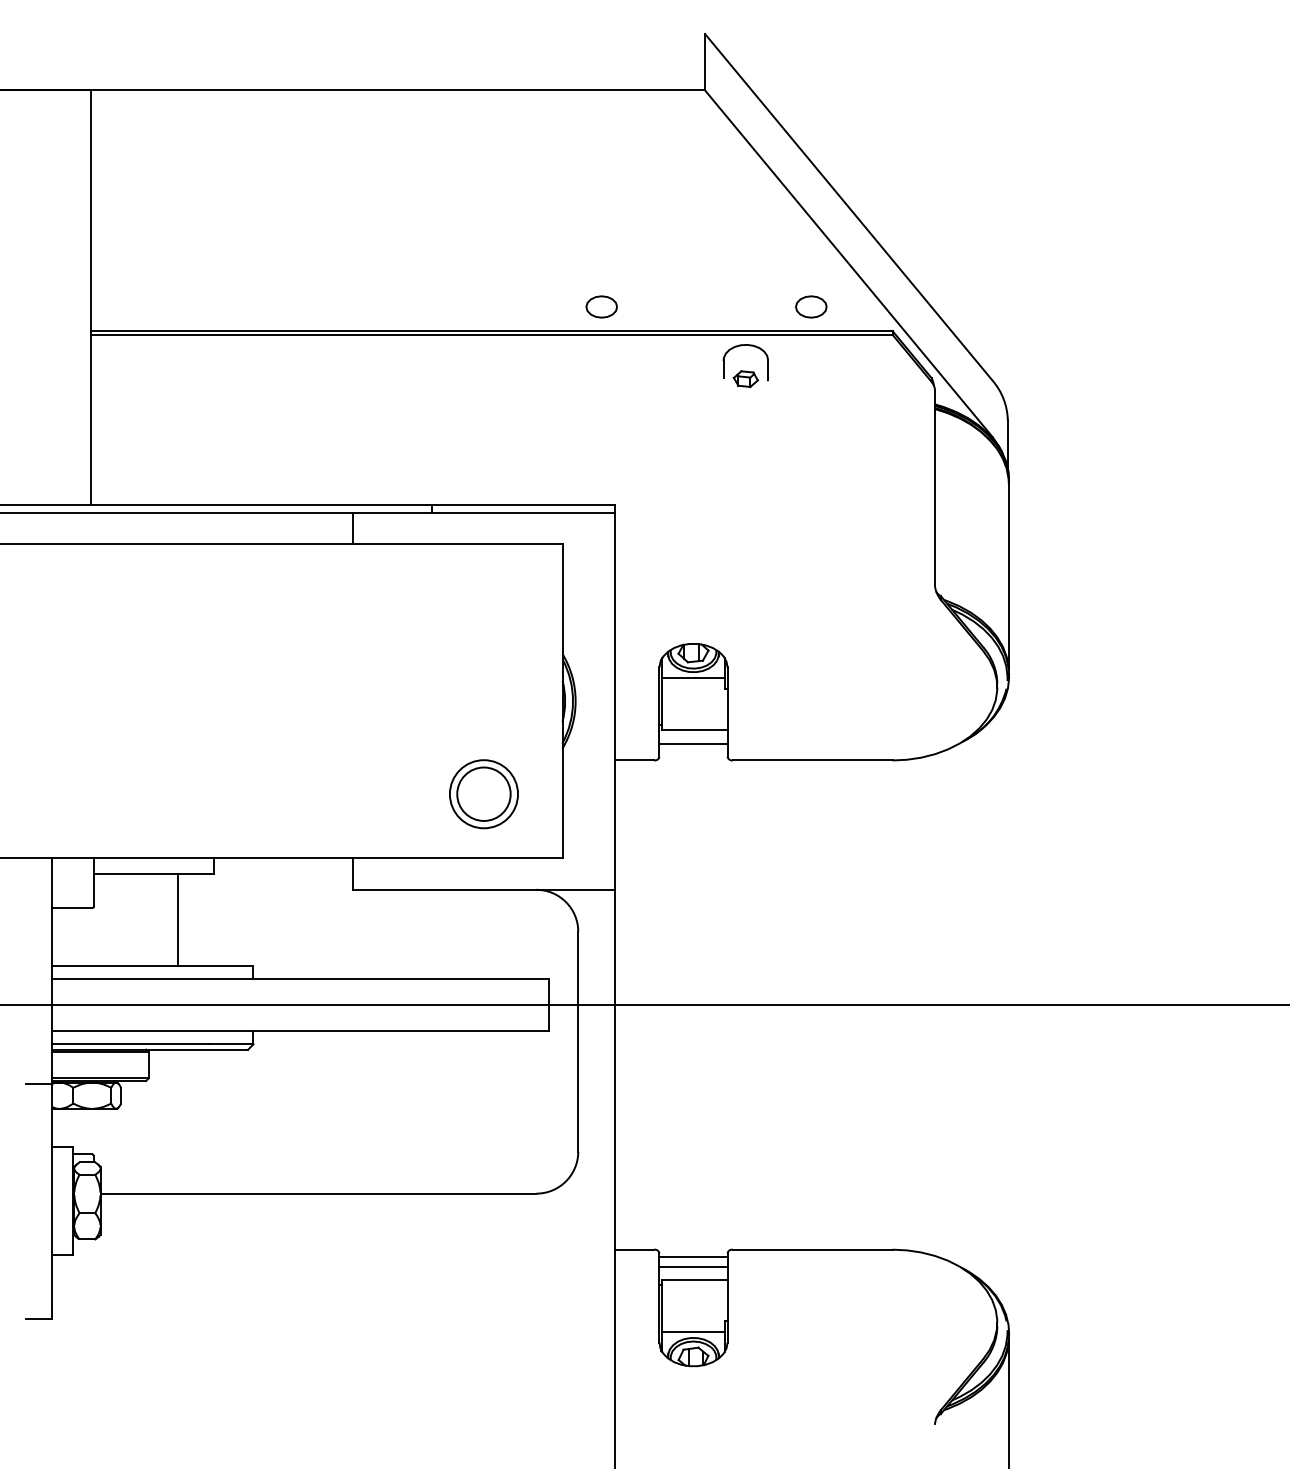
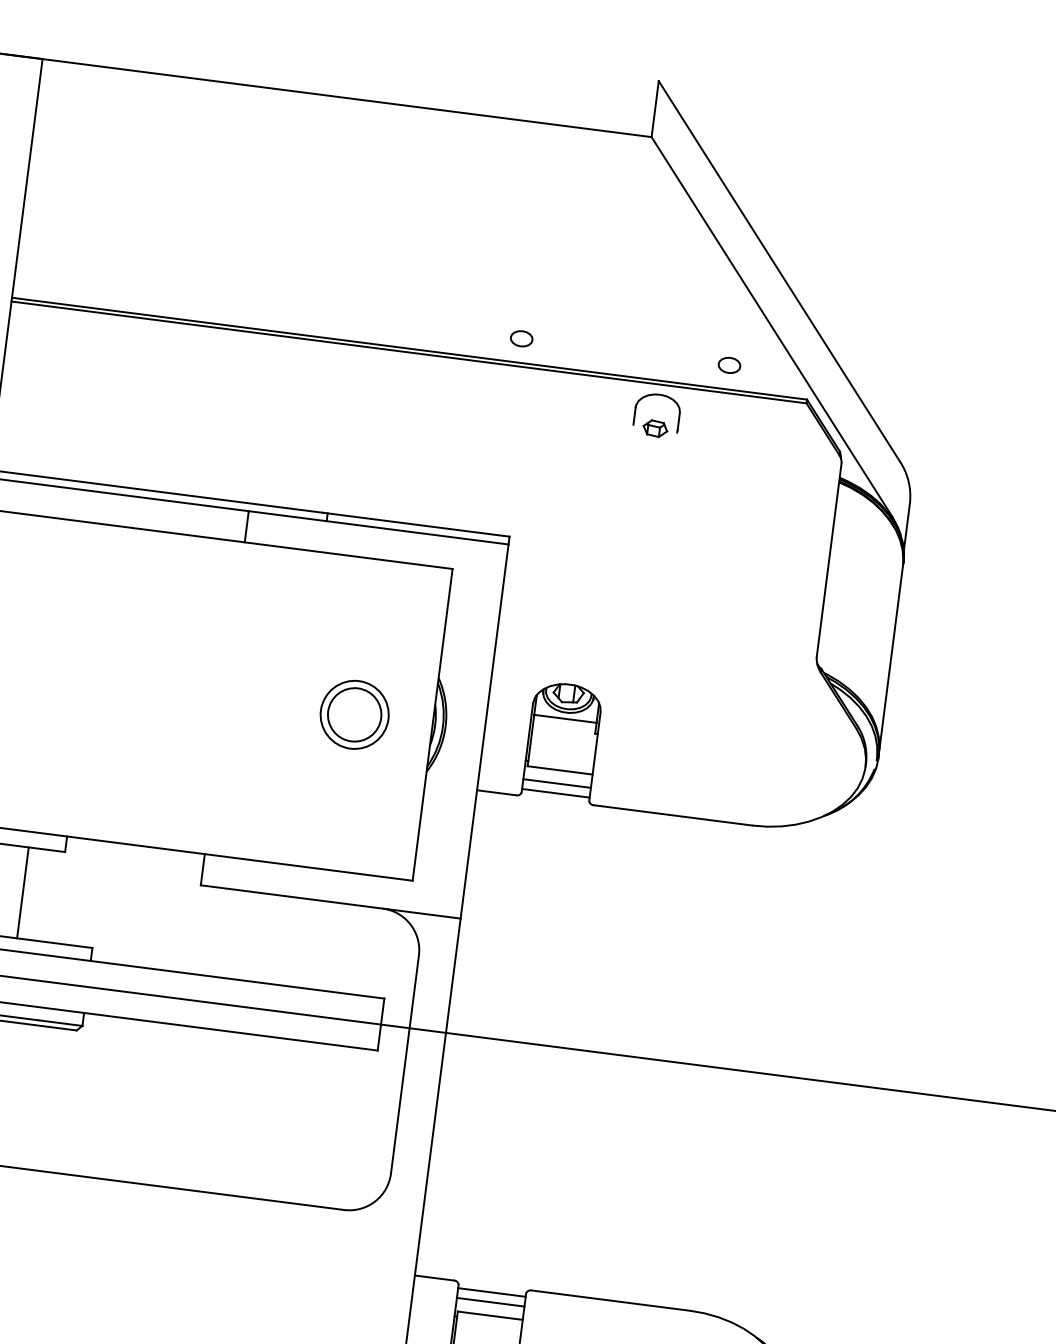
part: (601, 306) -> (521, 338), size x0.71
part: (811, 306) -> (729, 364), size x0.71
line: (693, 753) -> (555, 793), added
part: (483, 794) -> (354, 715), moved

